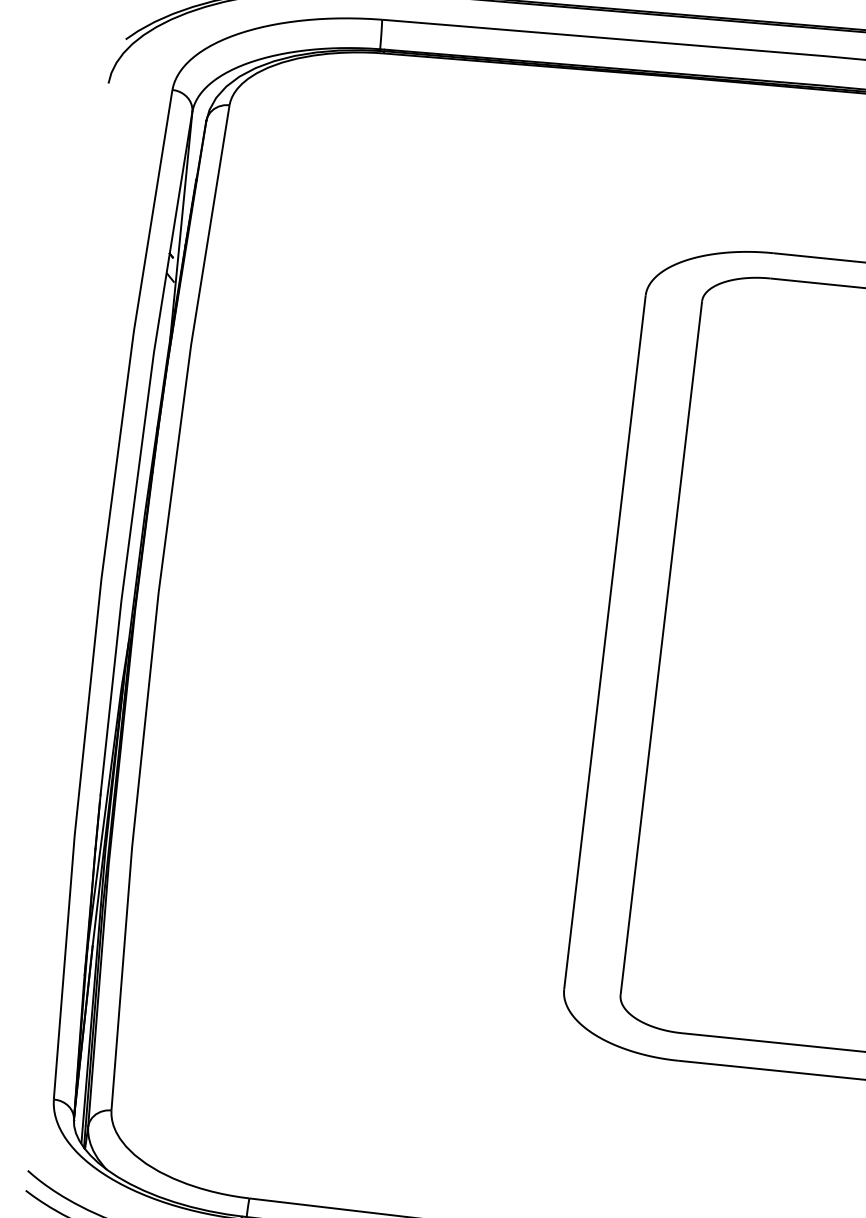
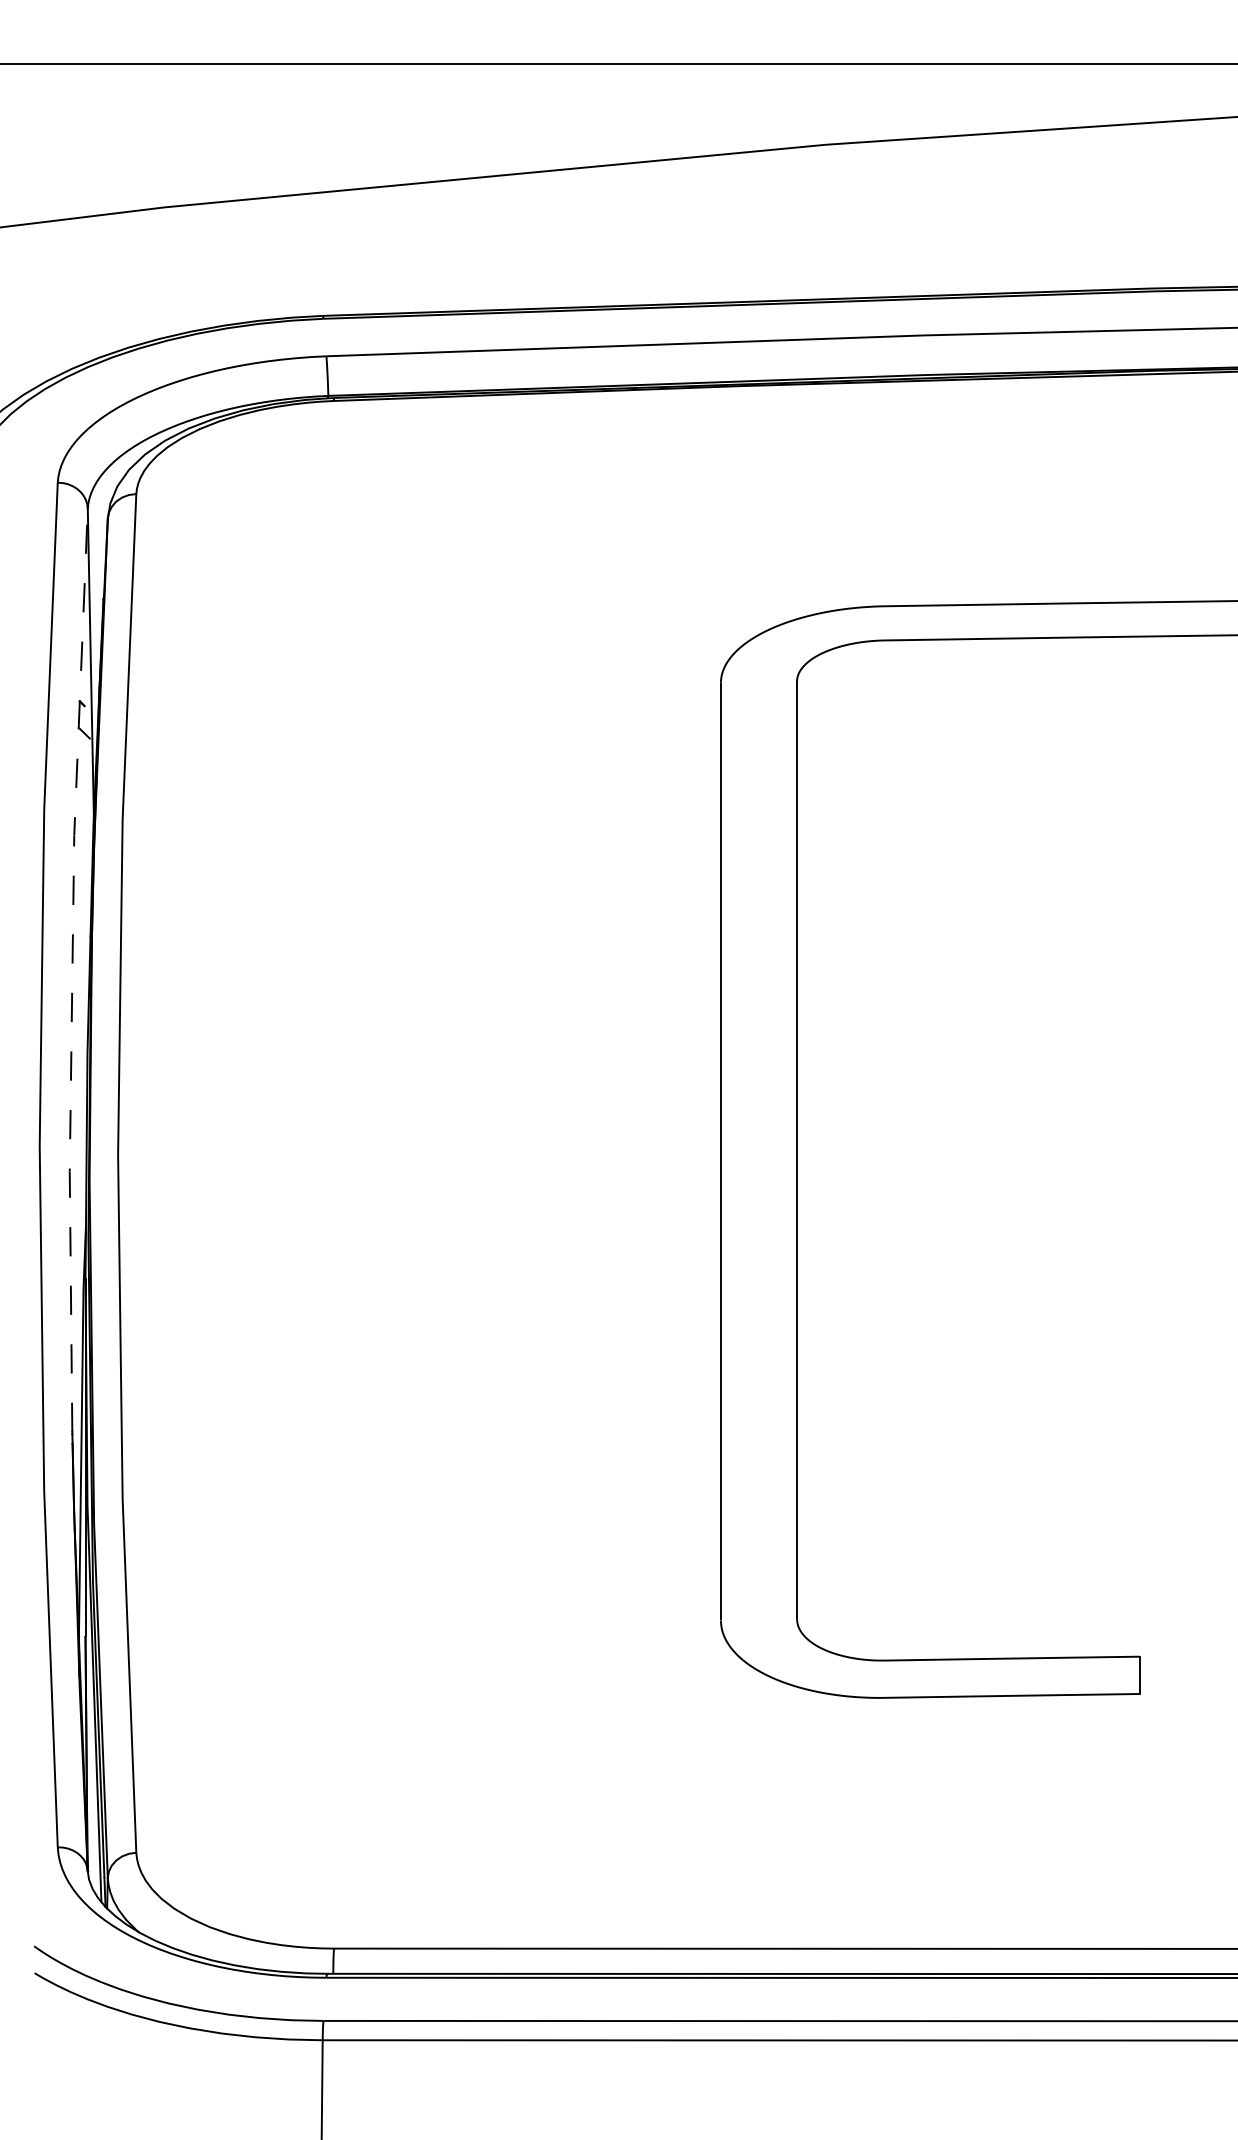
line: (140, 452) -> (72, 970), solid -> dashed

